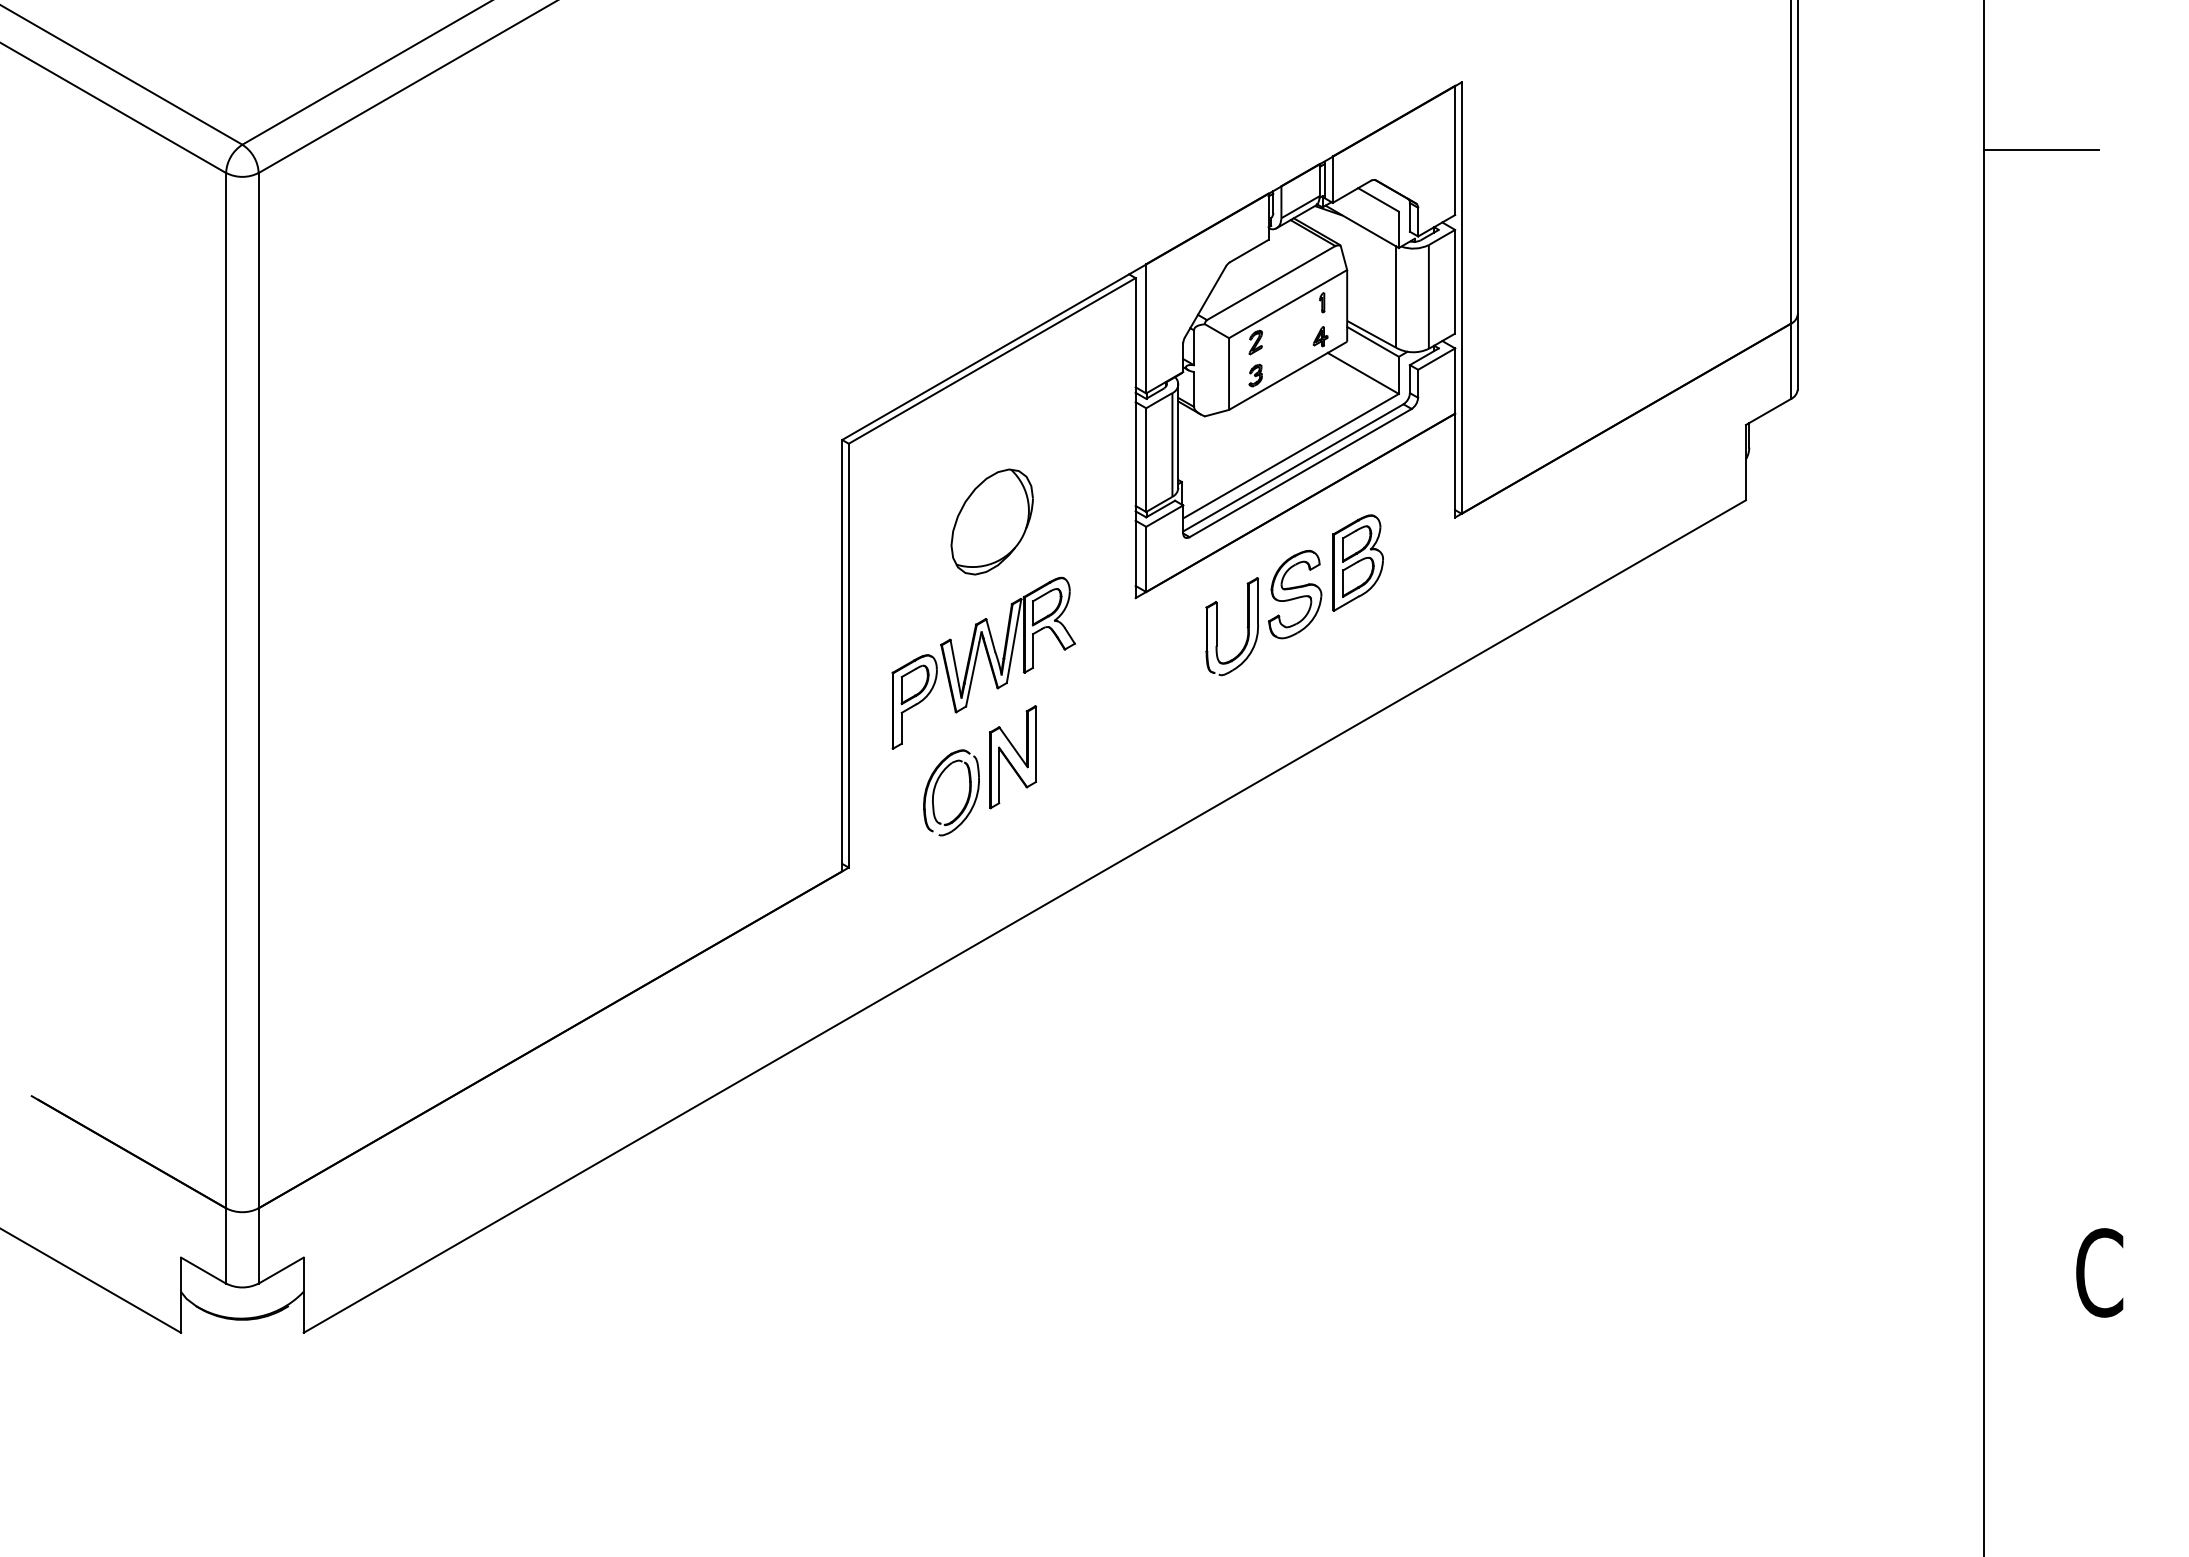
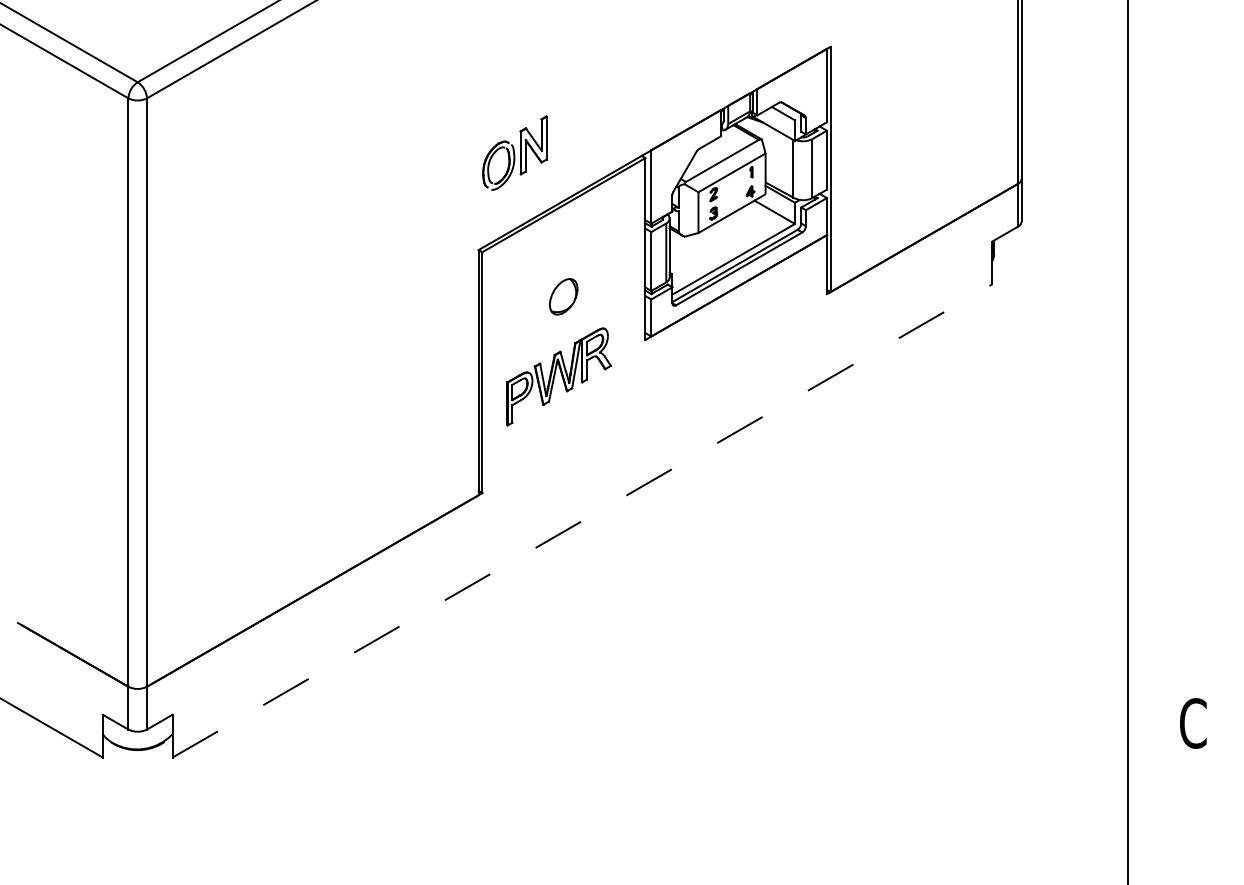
line: (2041, 150) -> (1160, 85), removed
part: (991, 521) -> (563, 296), size x0.6
part: (1294, 595) -> (735, 338), removed
part: (979, 769) -> (514, 152), moved
line: (1024, 915) -> (582, 520), solid -> dashed

